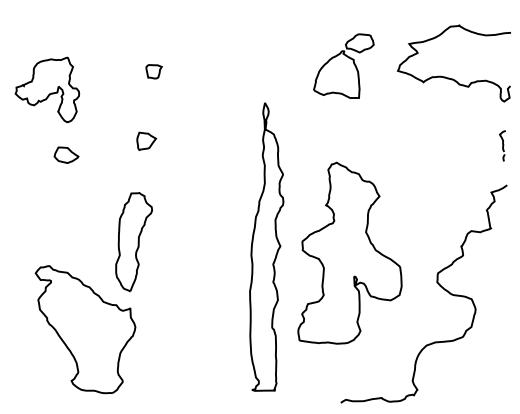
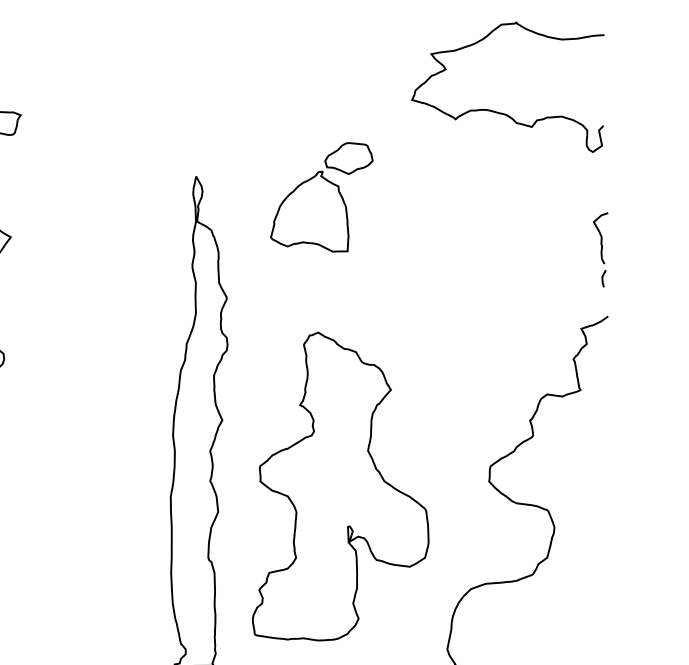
part: (343, 65) -> (321, 196), moved
curve: (449, 77) -> (499, 111), moved
part: (502, 145) -> (600, 248), size x1.43
part: (349, 252) -> (339, 485), moved

